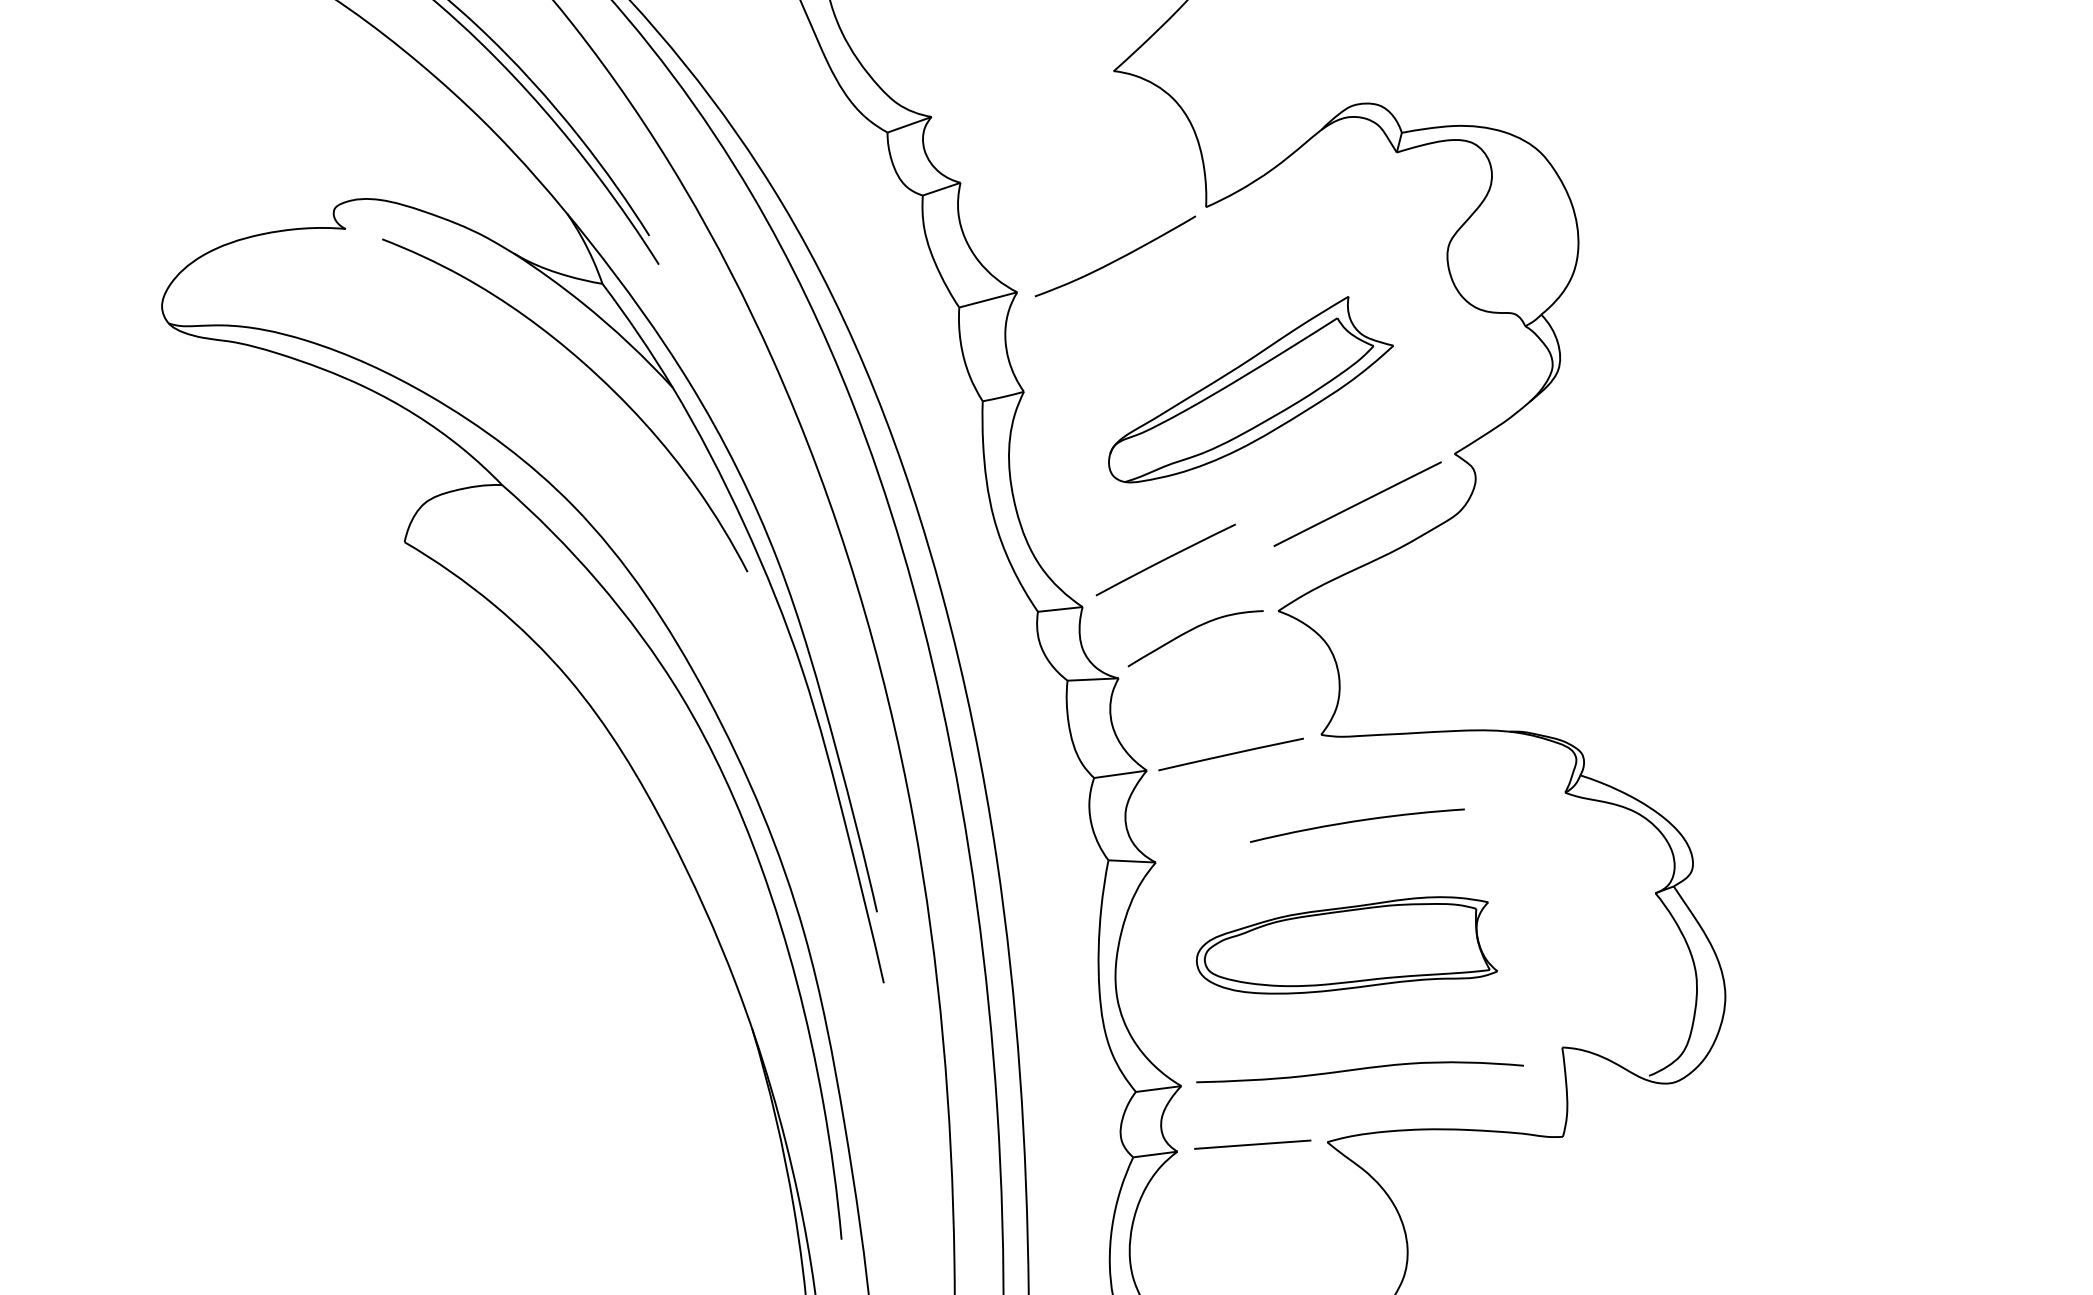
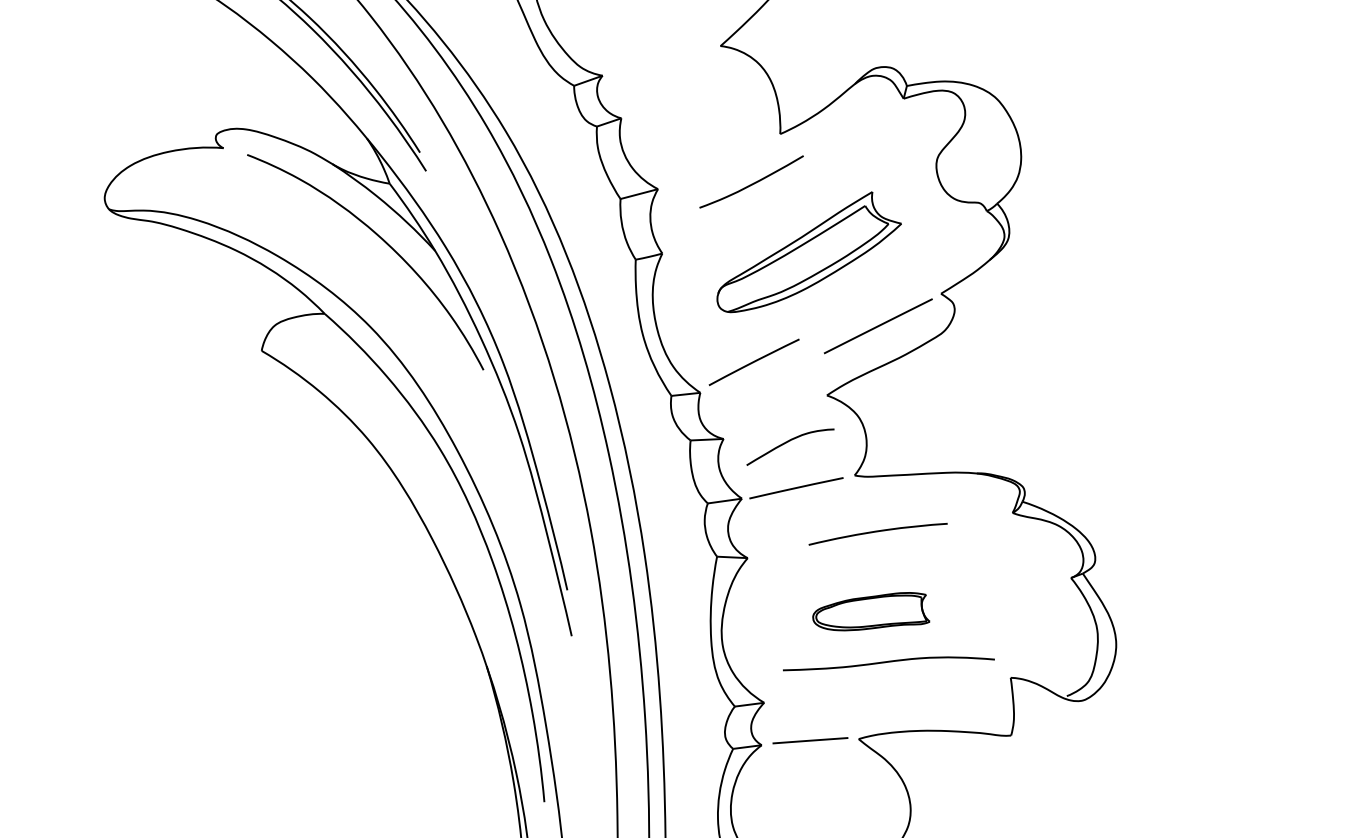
curve: (1115, 258) -> (751, 183), moved
curve: (1192, 631) -> (788, 442), moved
part: (1347, 945) -> (871, 611), size x0.6
curve: (1359, 1070) -> (888, 662), moved

